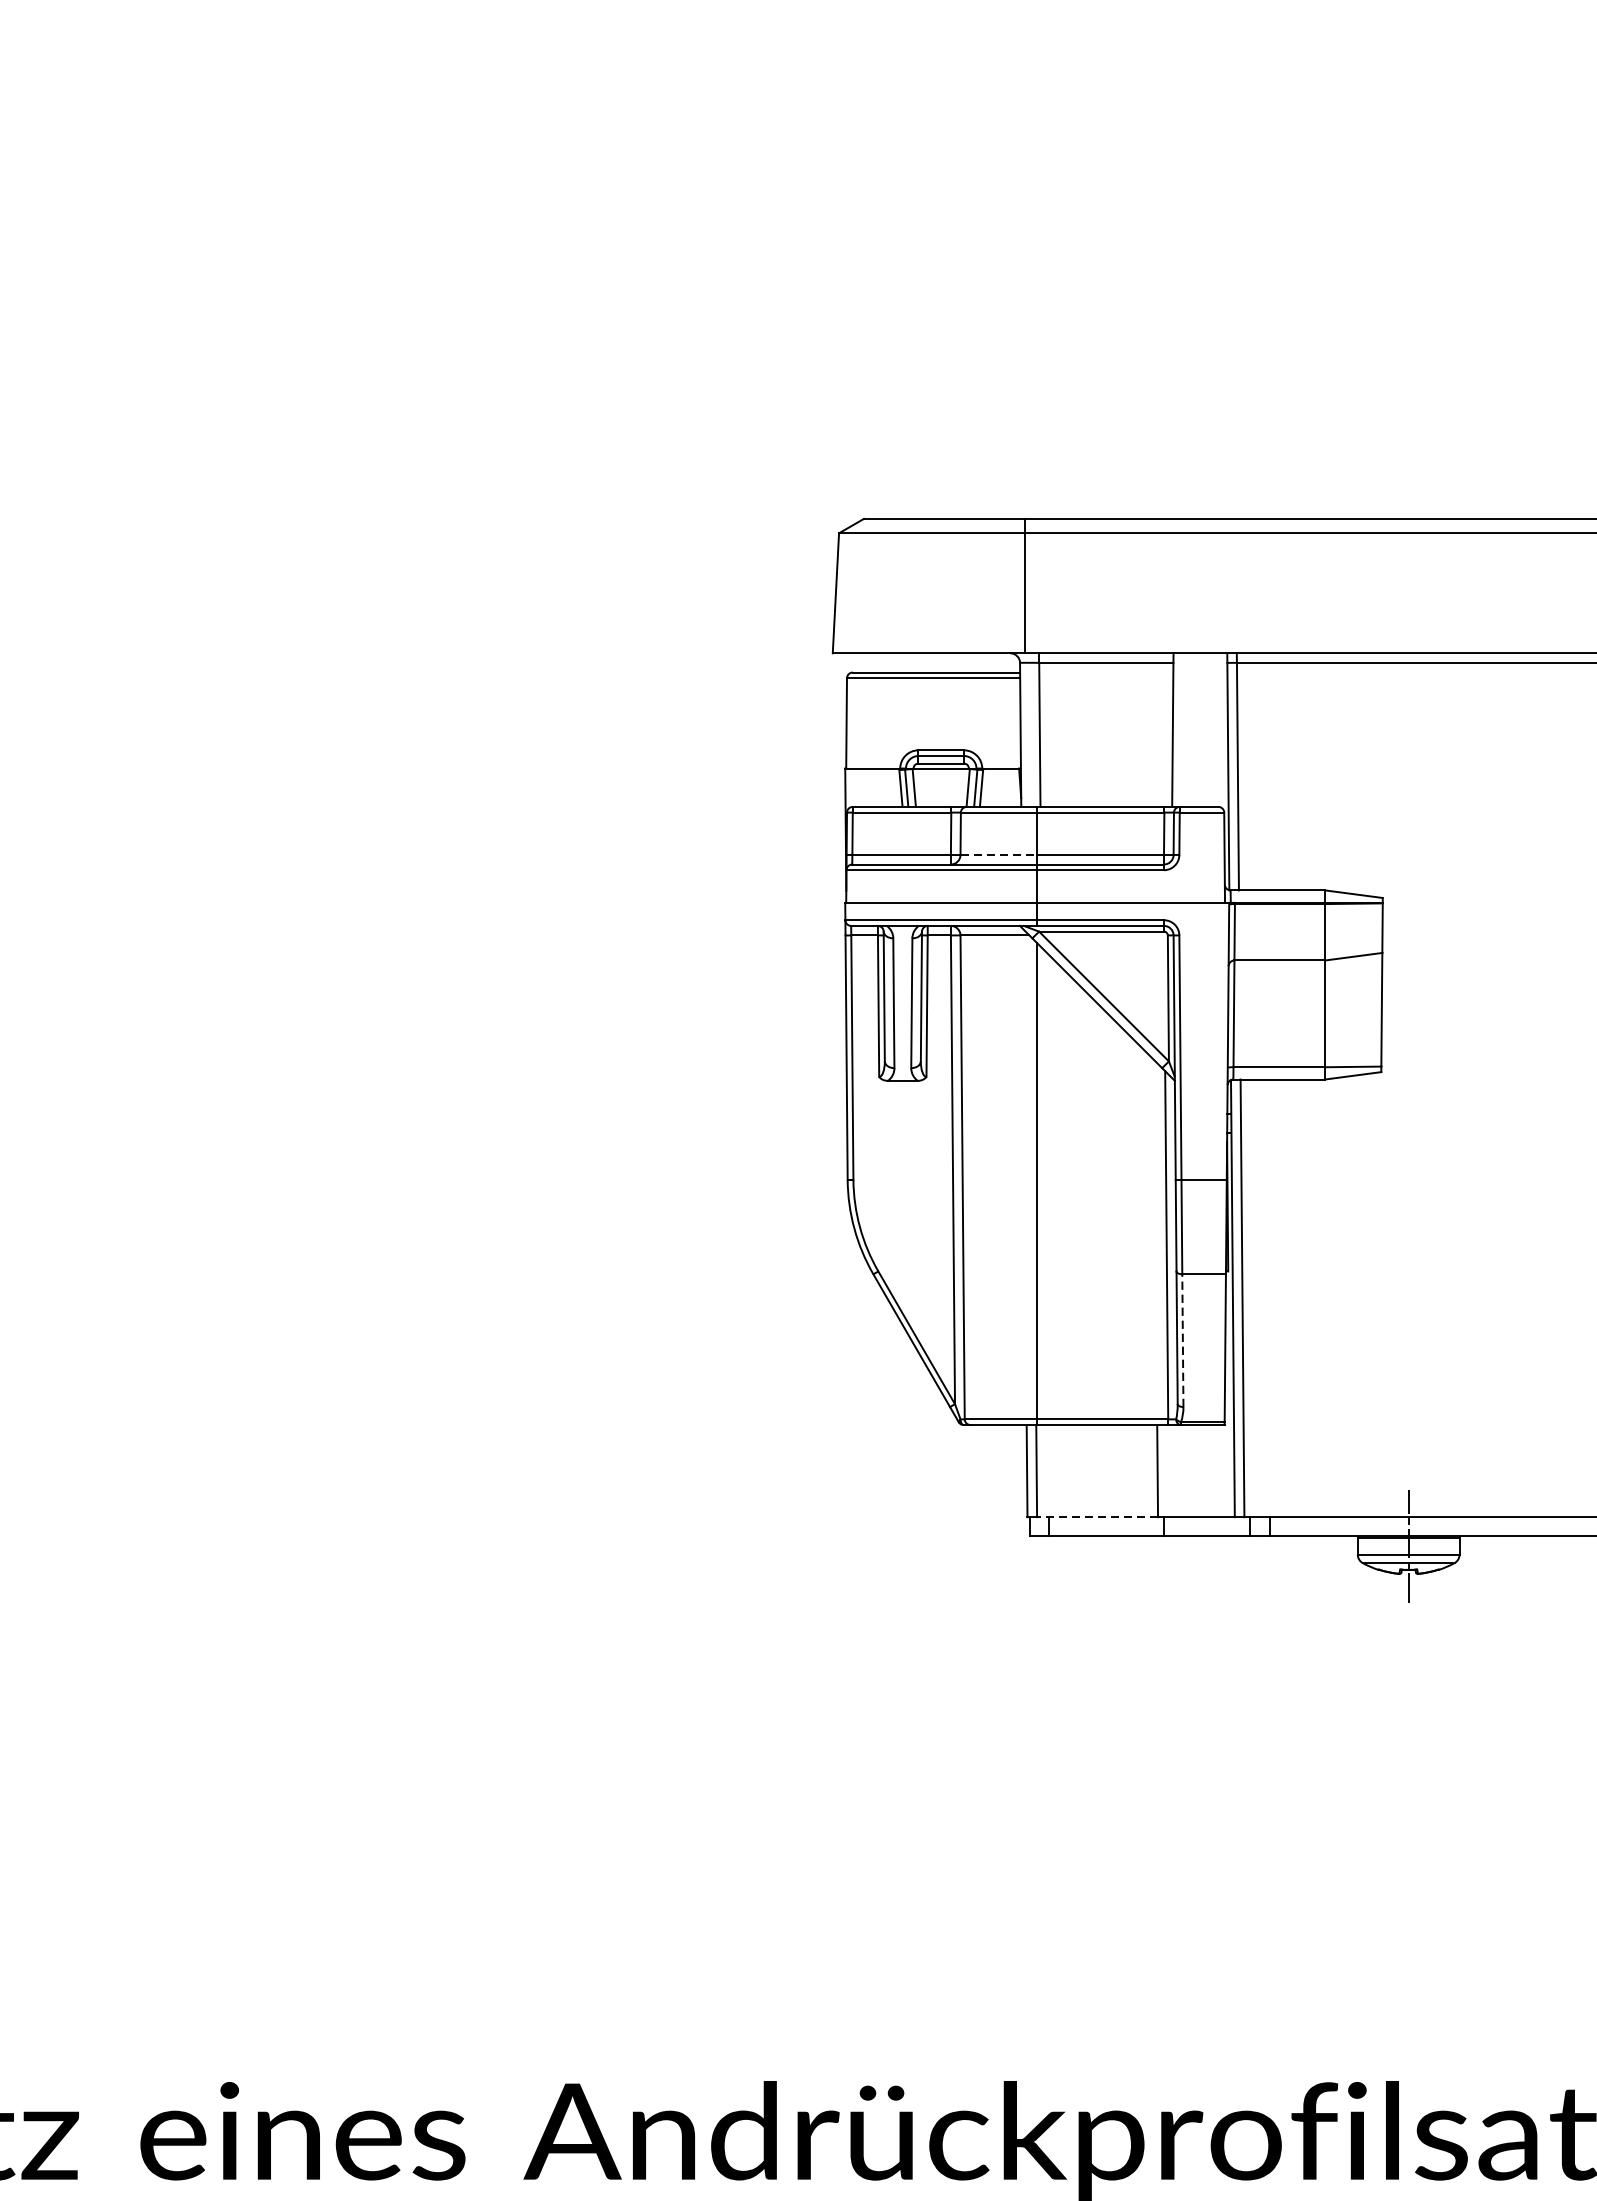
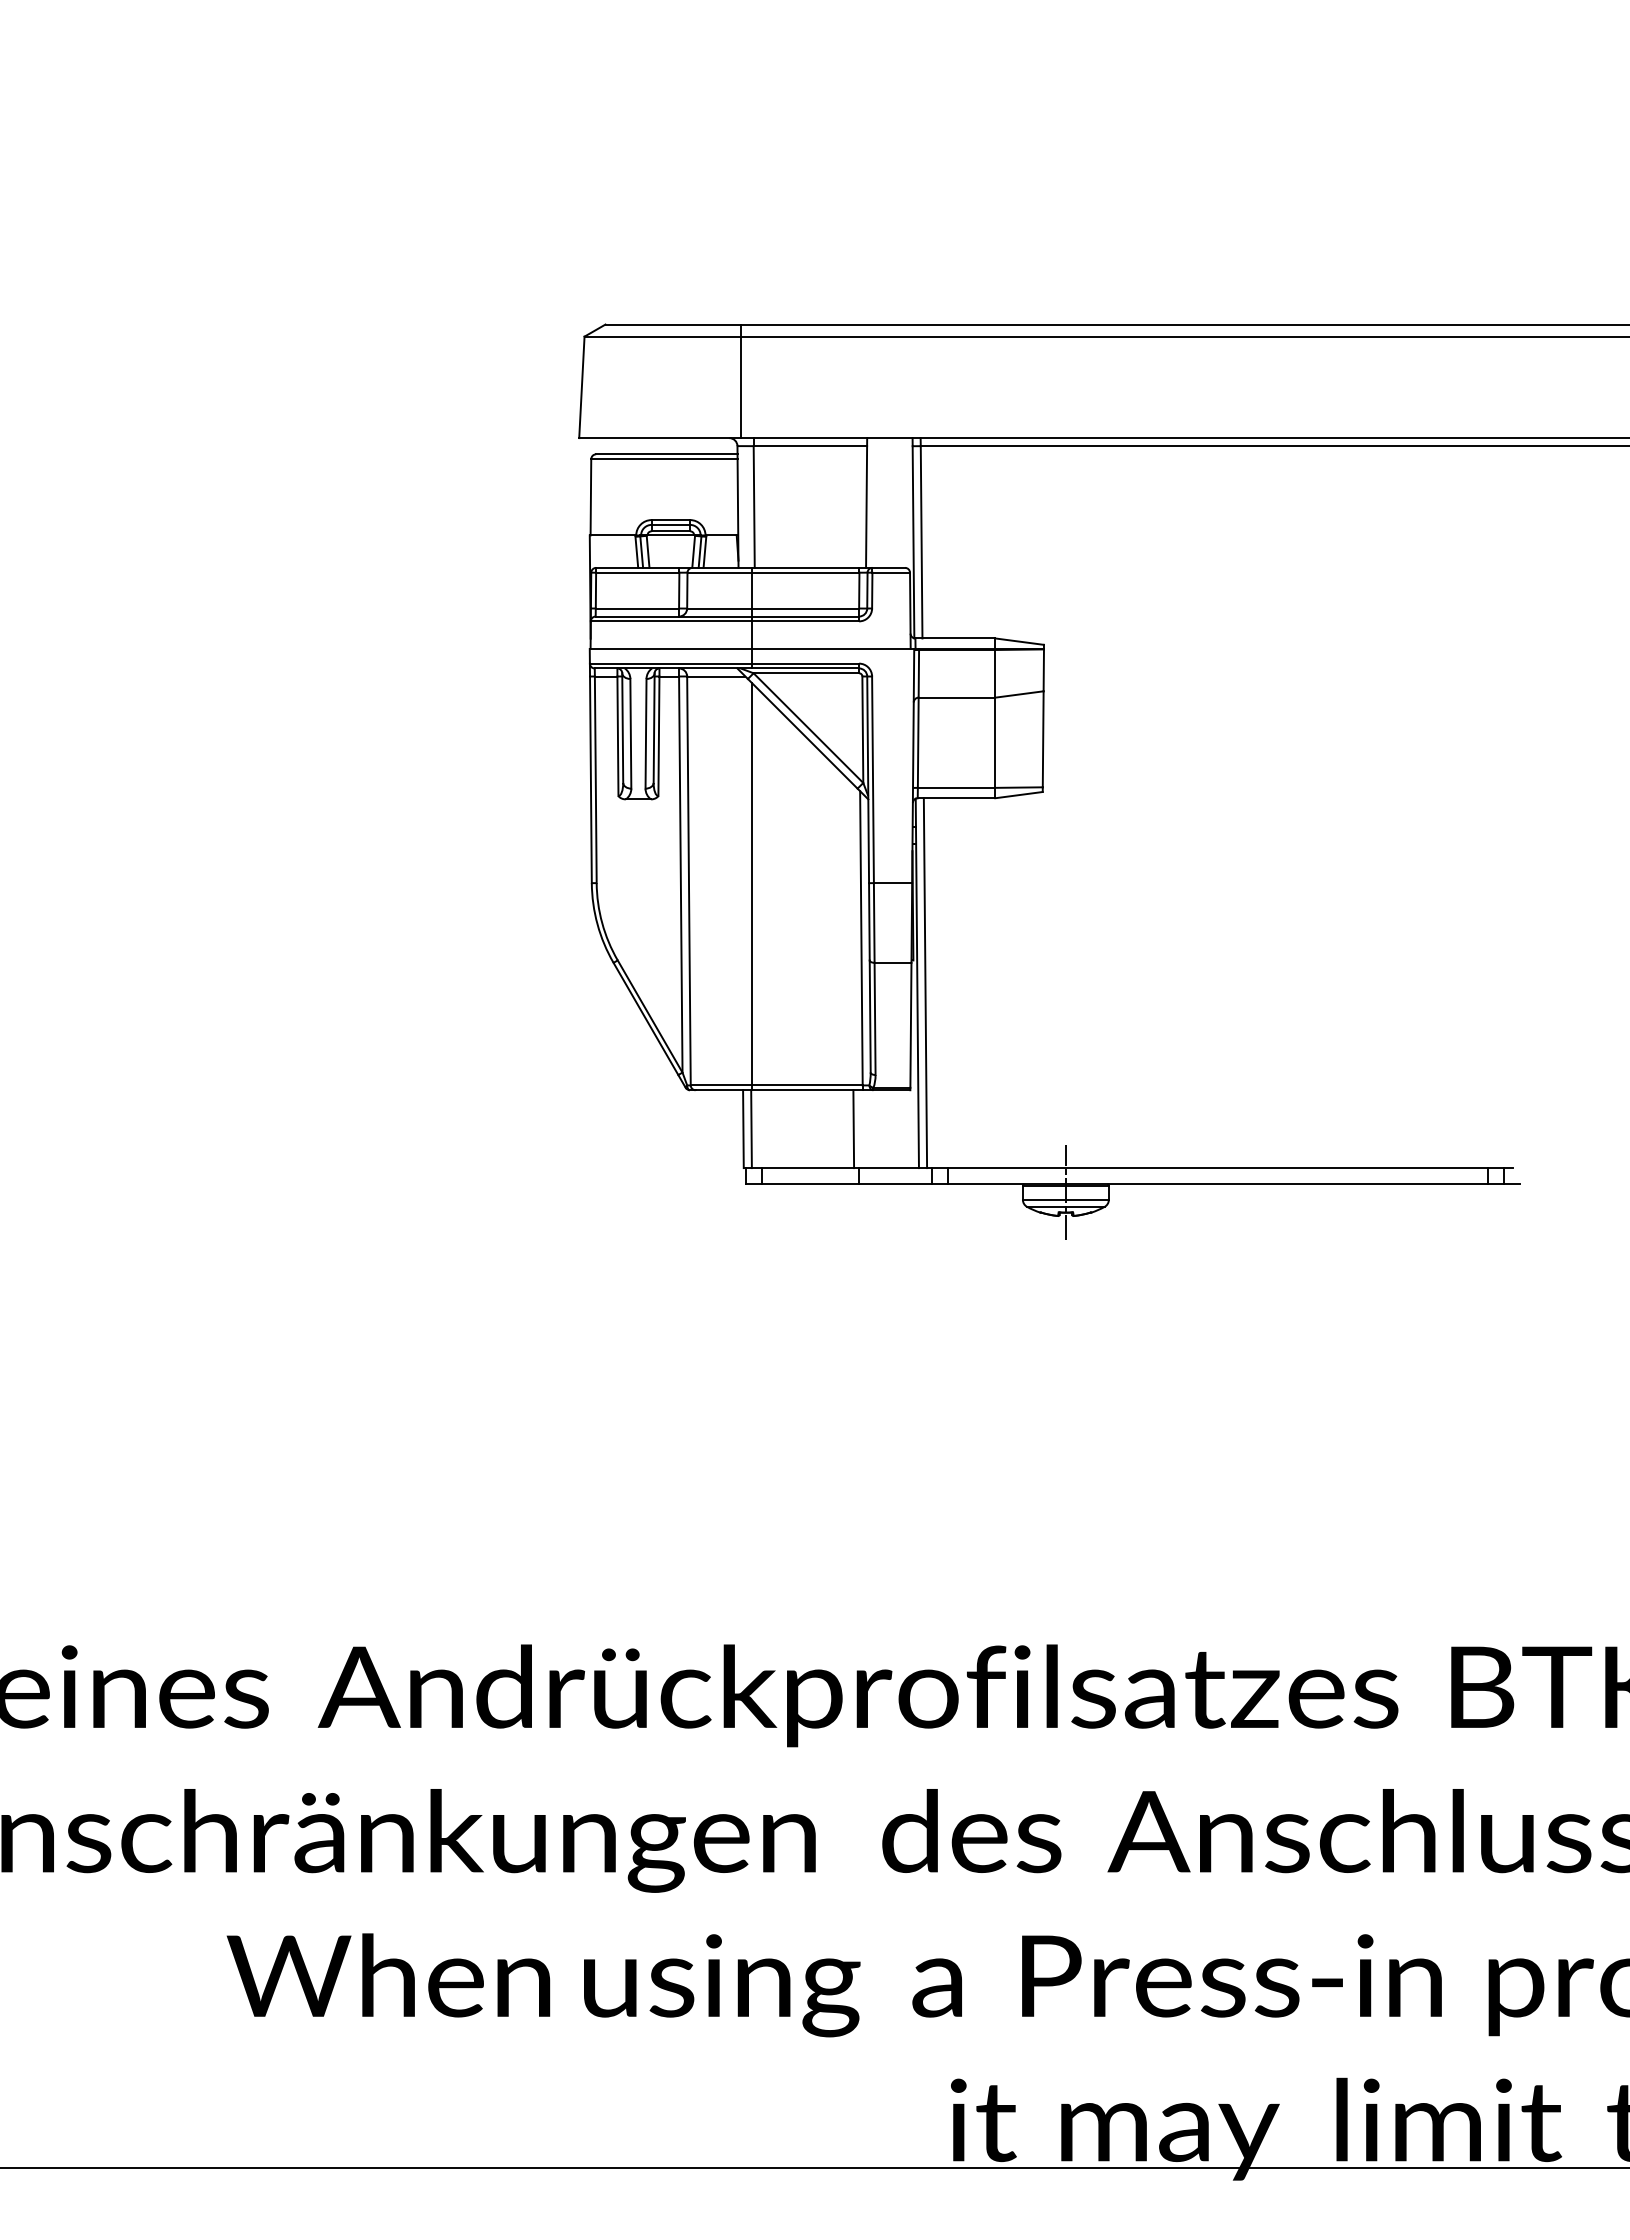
line: (999, 854) -> (720, 608), dashed -> solid
line: (1183, 1340) -> (875, 1018), dashed -> solid
line: (1096, 1517) -> (802, 1168), dashed -> solid

